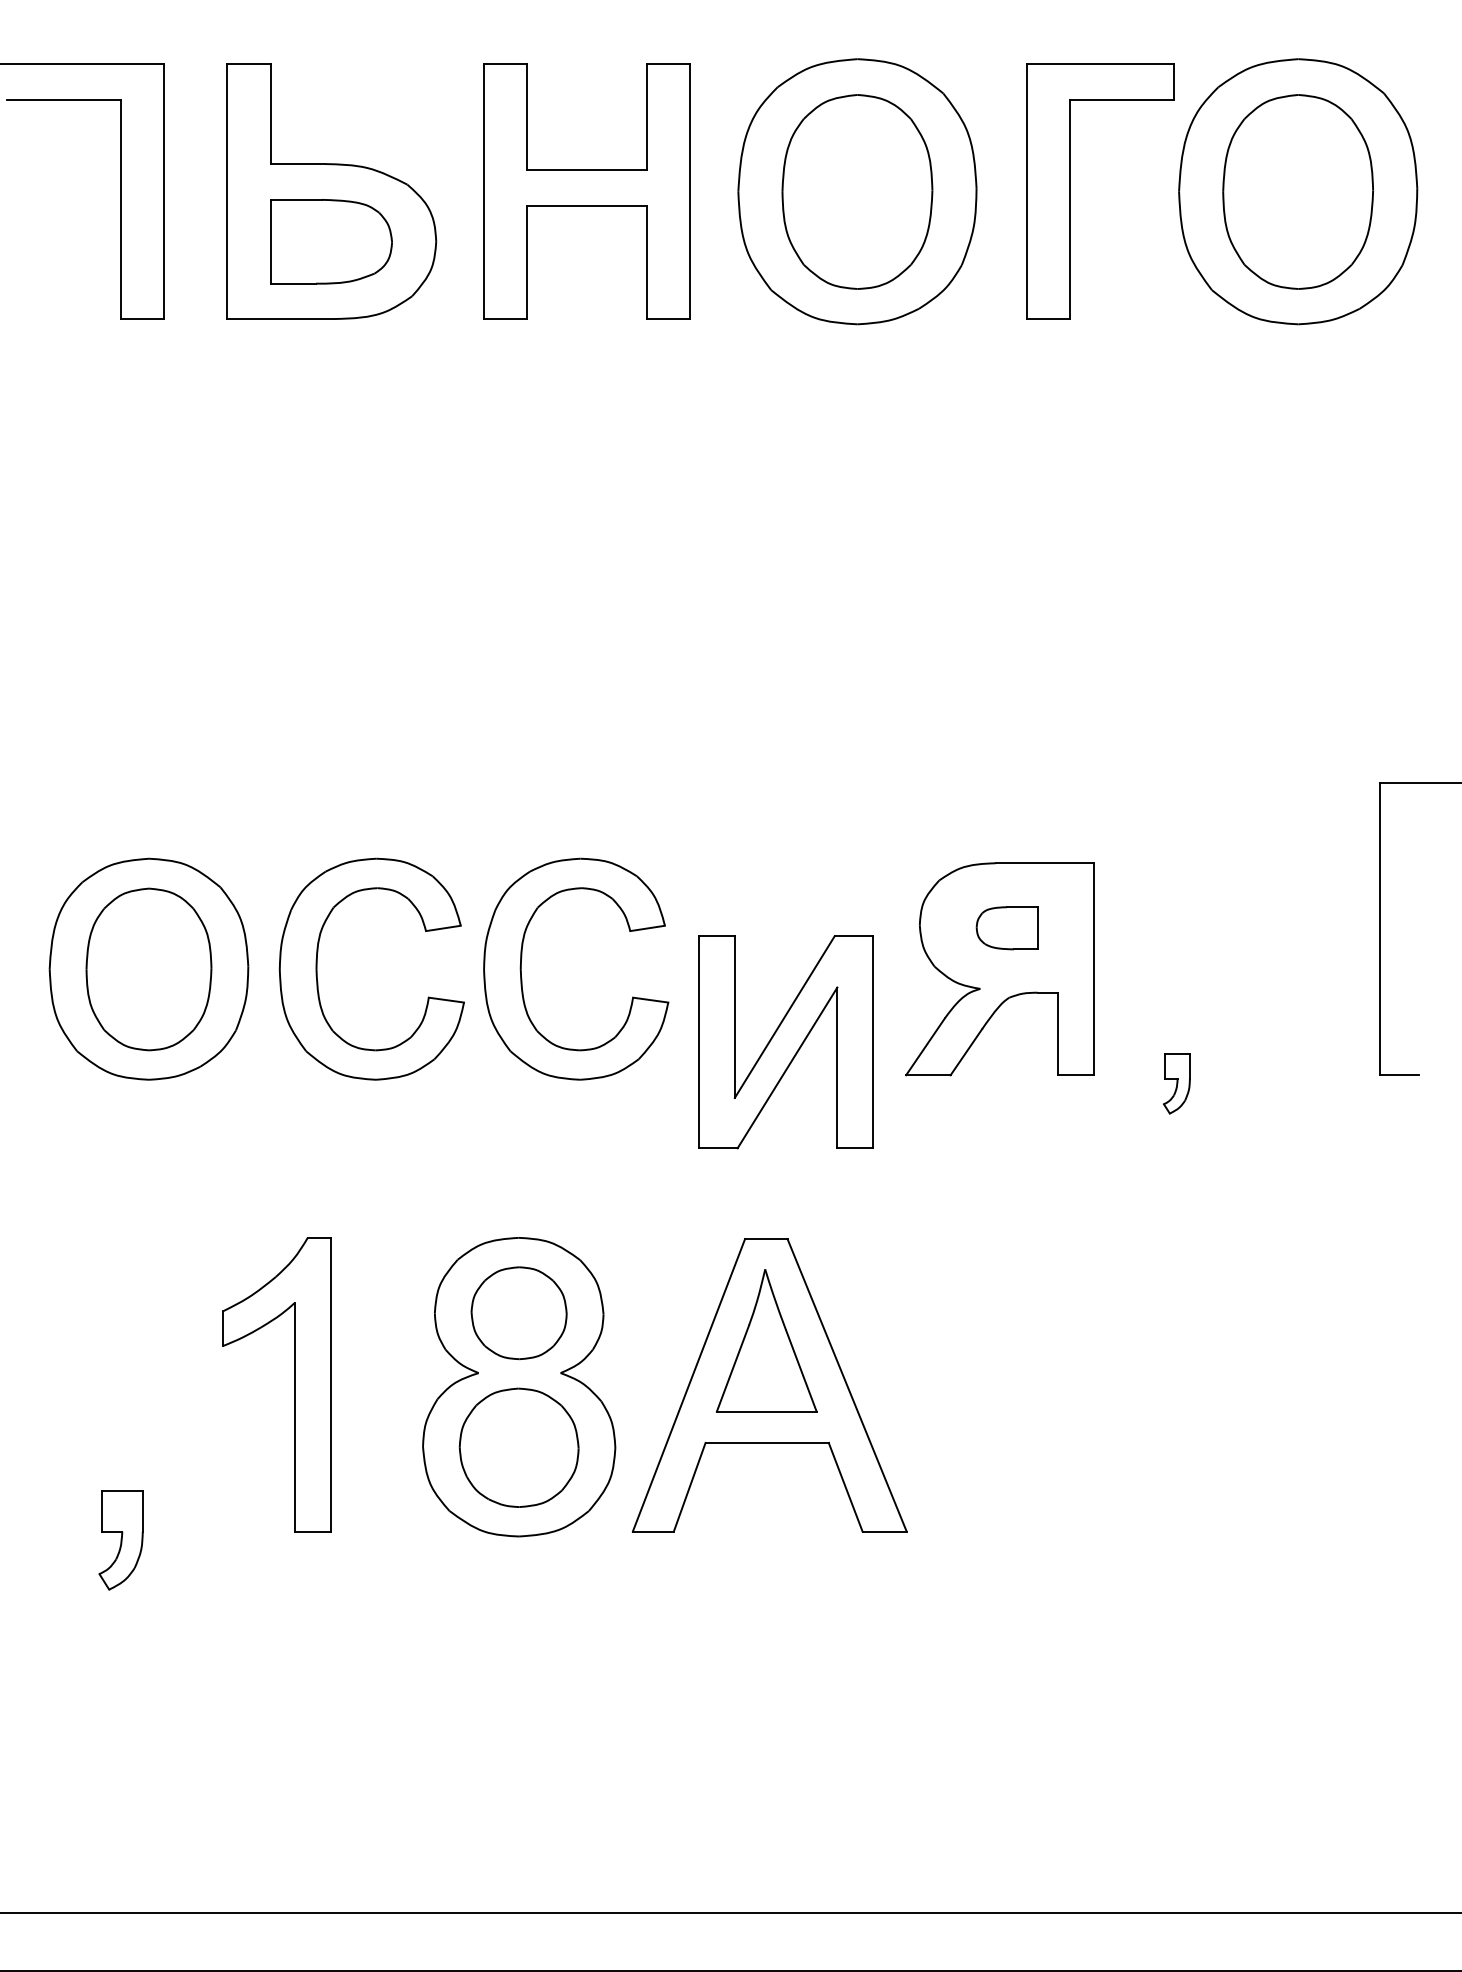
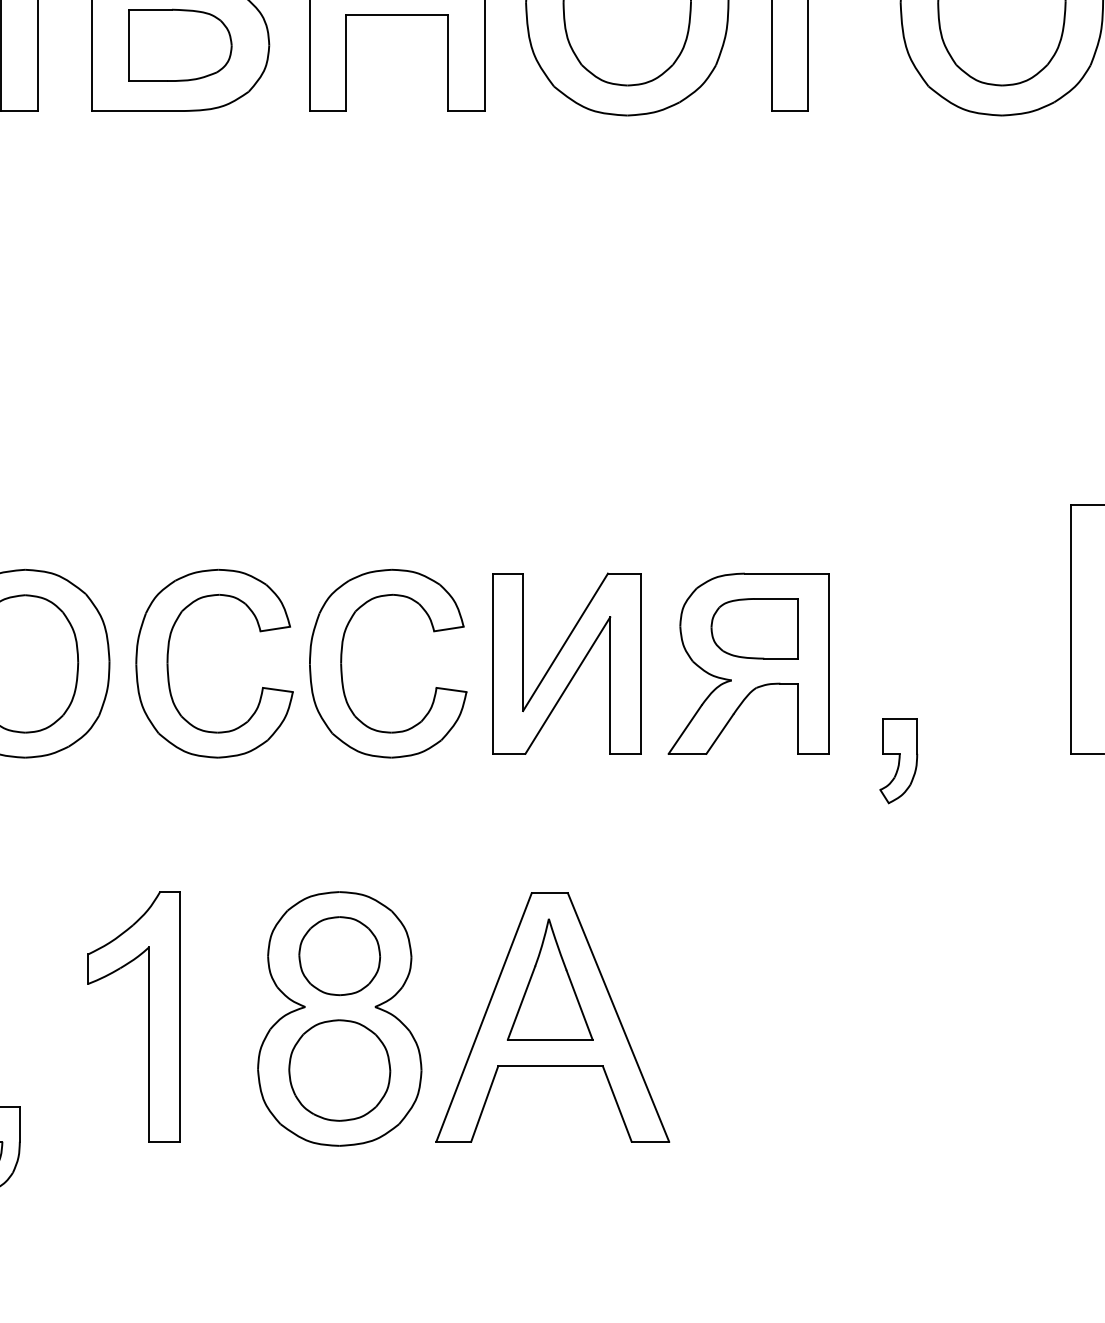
part: (1006, 928) -> (753, 629), size x1.67
part: (785, 1042) -> (566, 663), moved
part: (1176, 1083) -> (898, 760), size x1.67

